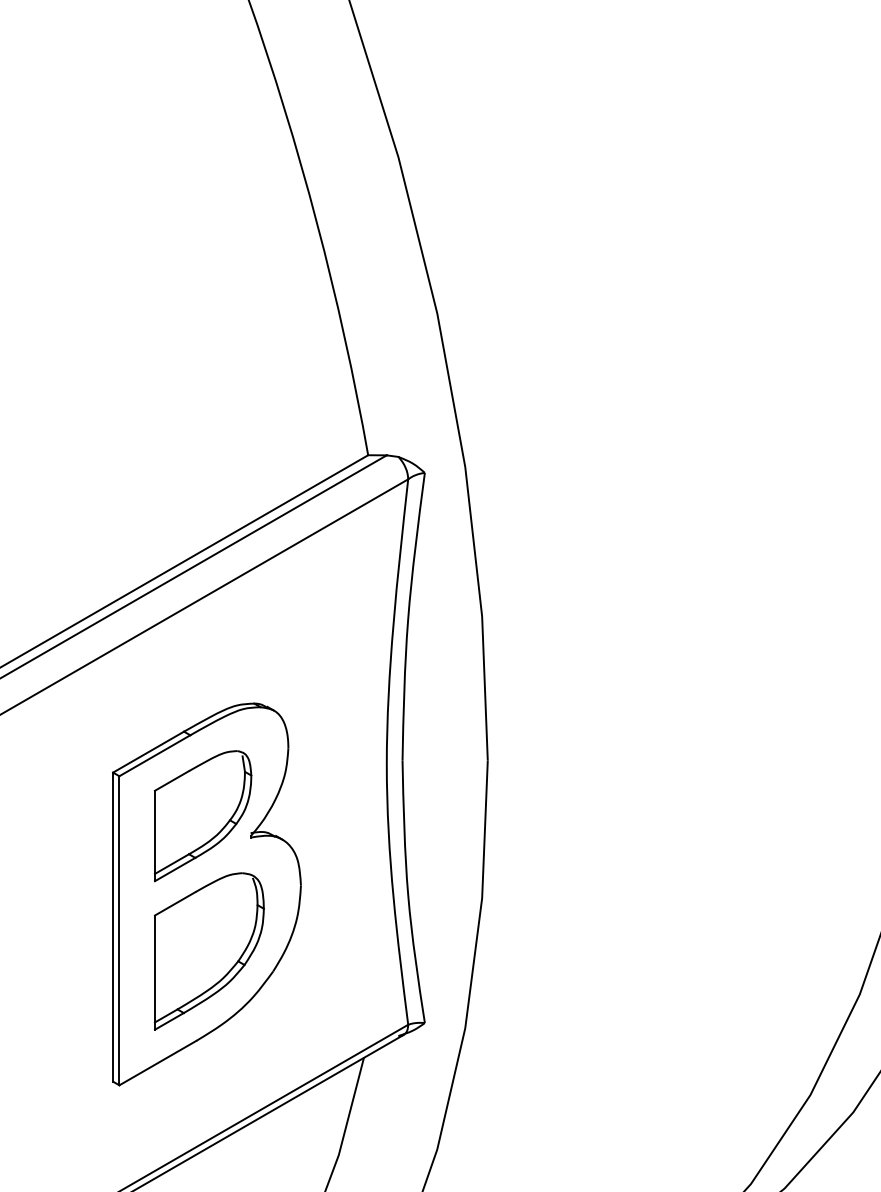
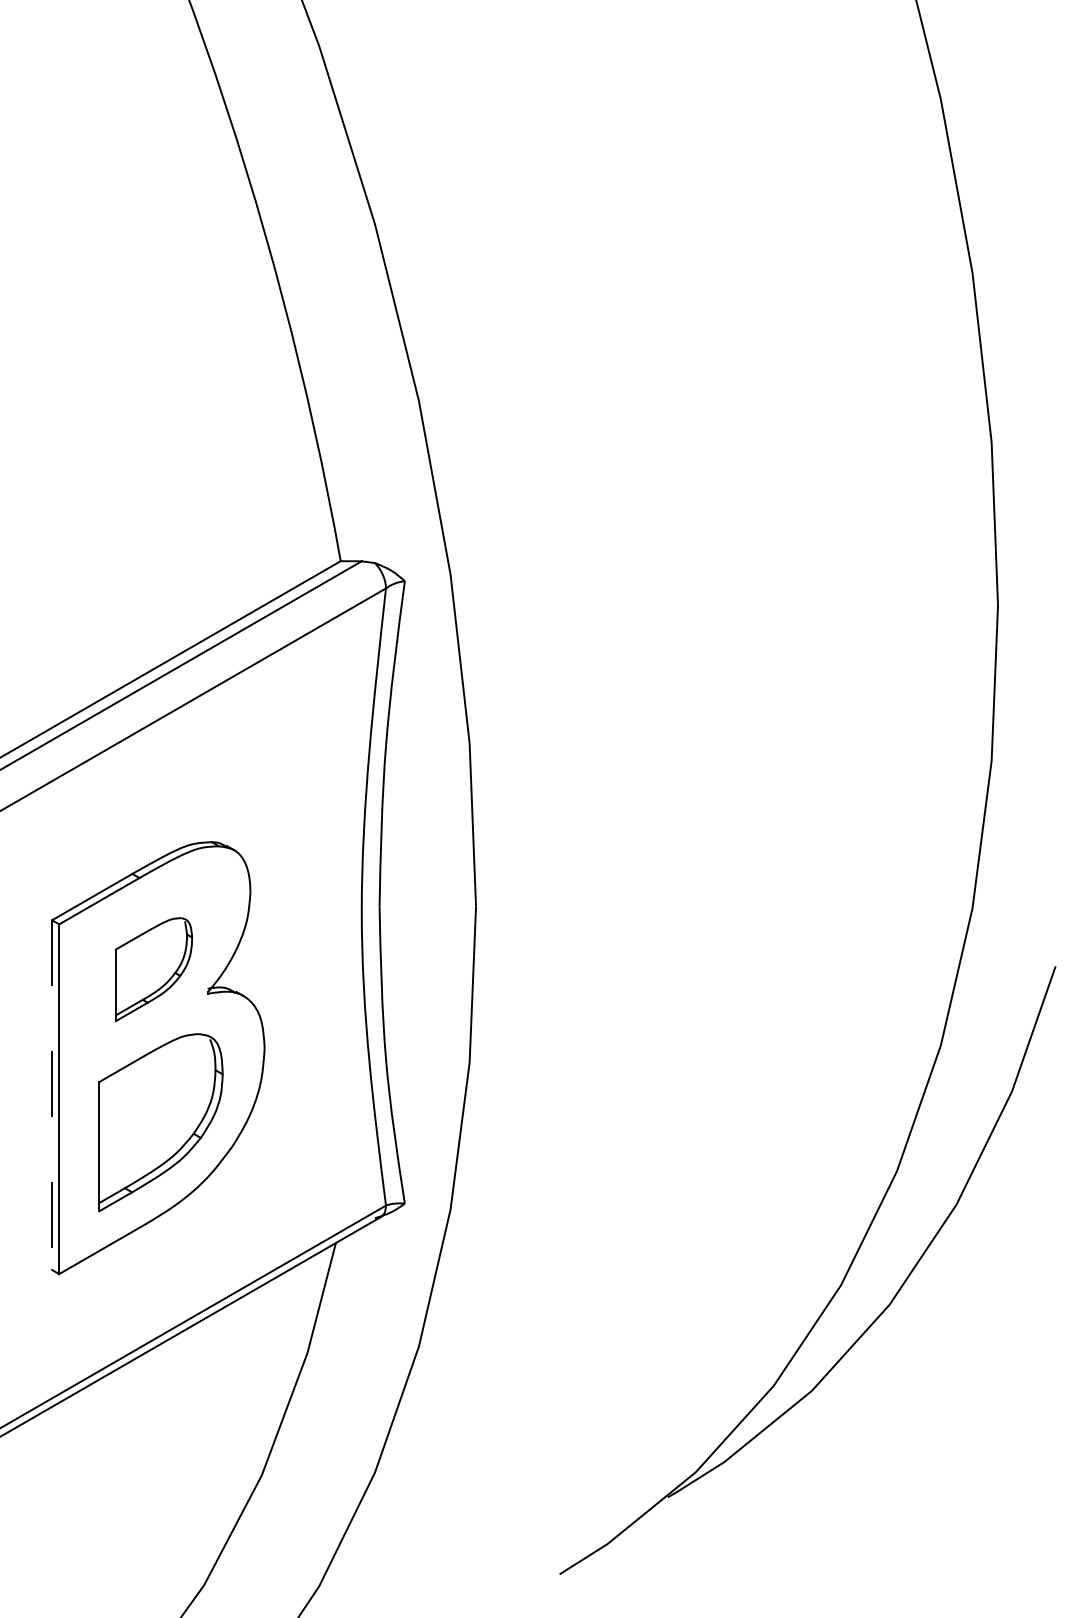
part: (202, 816) -> (153, 969), size x0.7
line: (113, 927) -> (52, 1095), solid -> dashed

